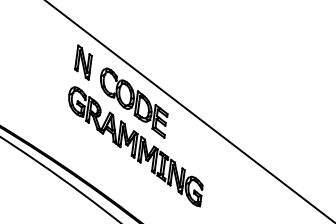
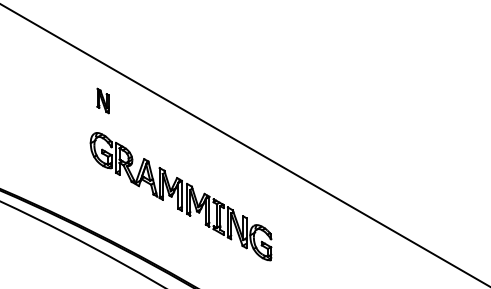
part: (83, 62) -> (102, 100), size x0.6
part: (133, 102) -> (171, 142), removed

